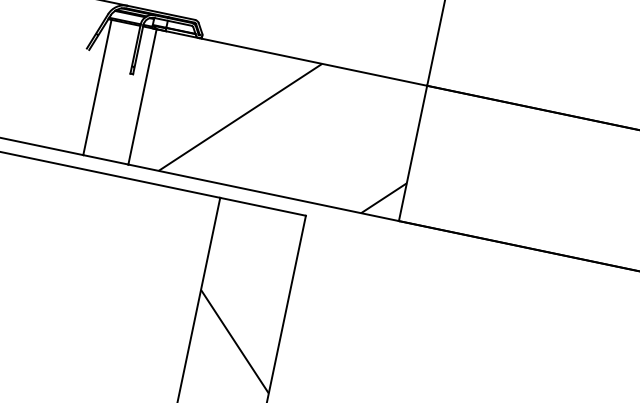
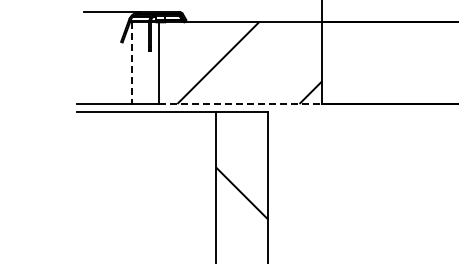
line: (96, 87) -> (131, 63), solid -> dashed
line: (263, 192) -> (240, 103), solid -> dashed

